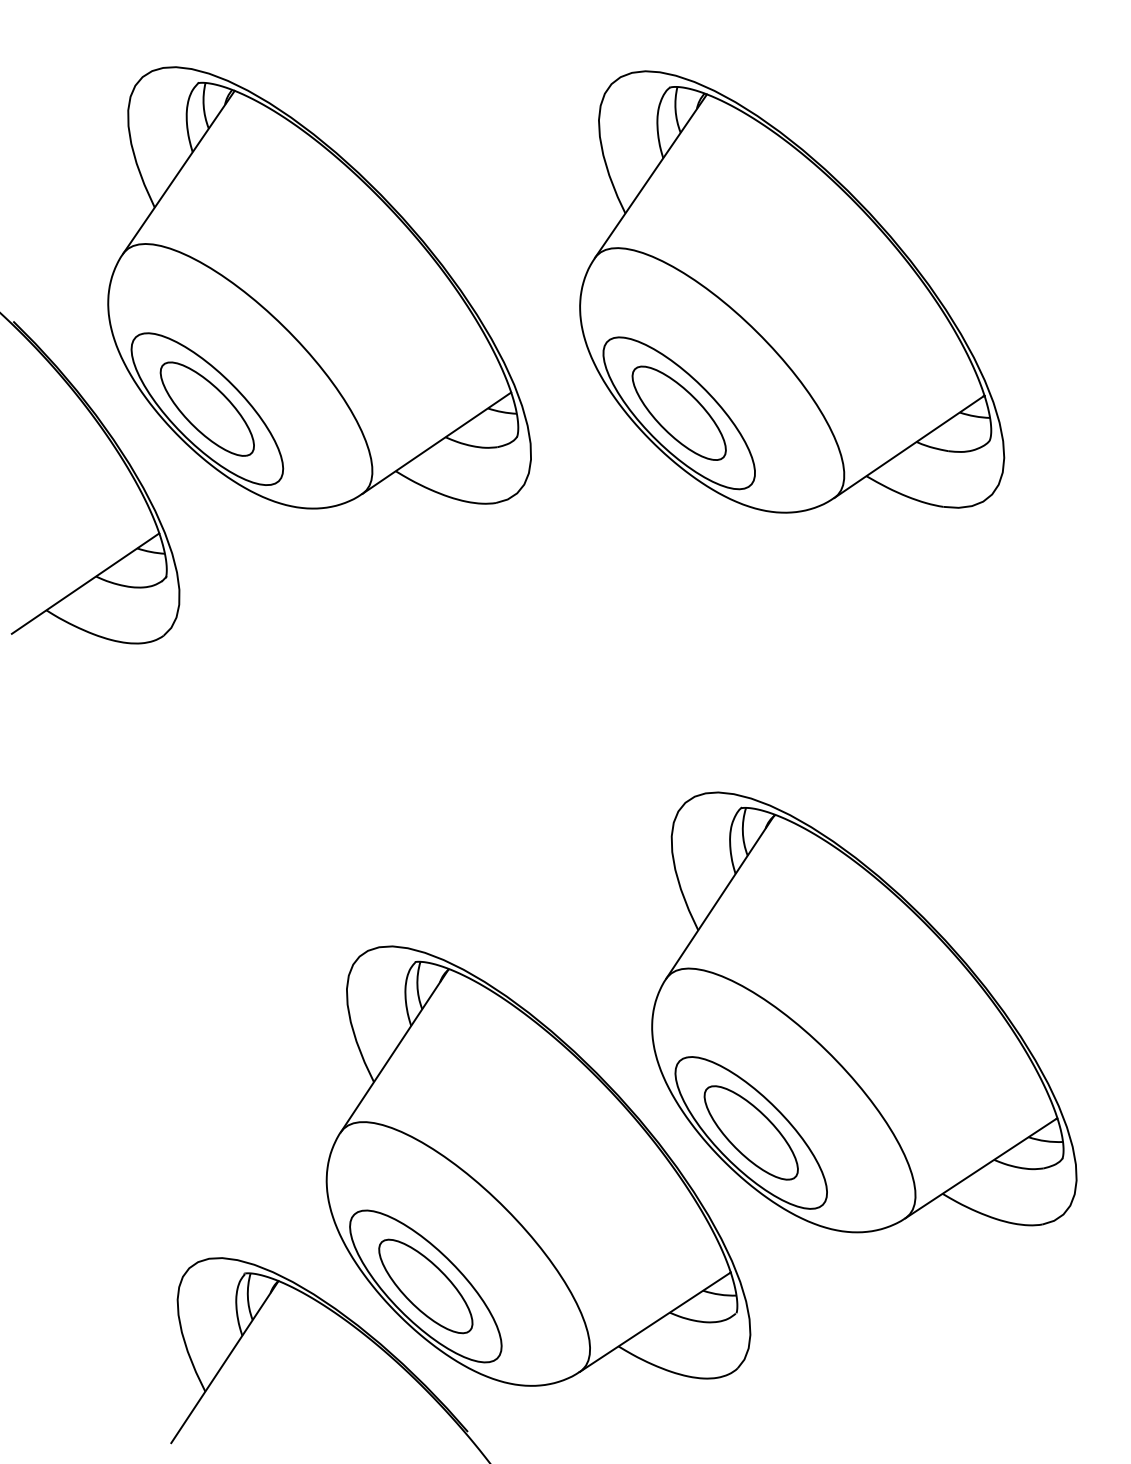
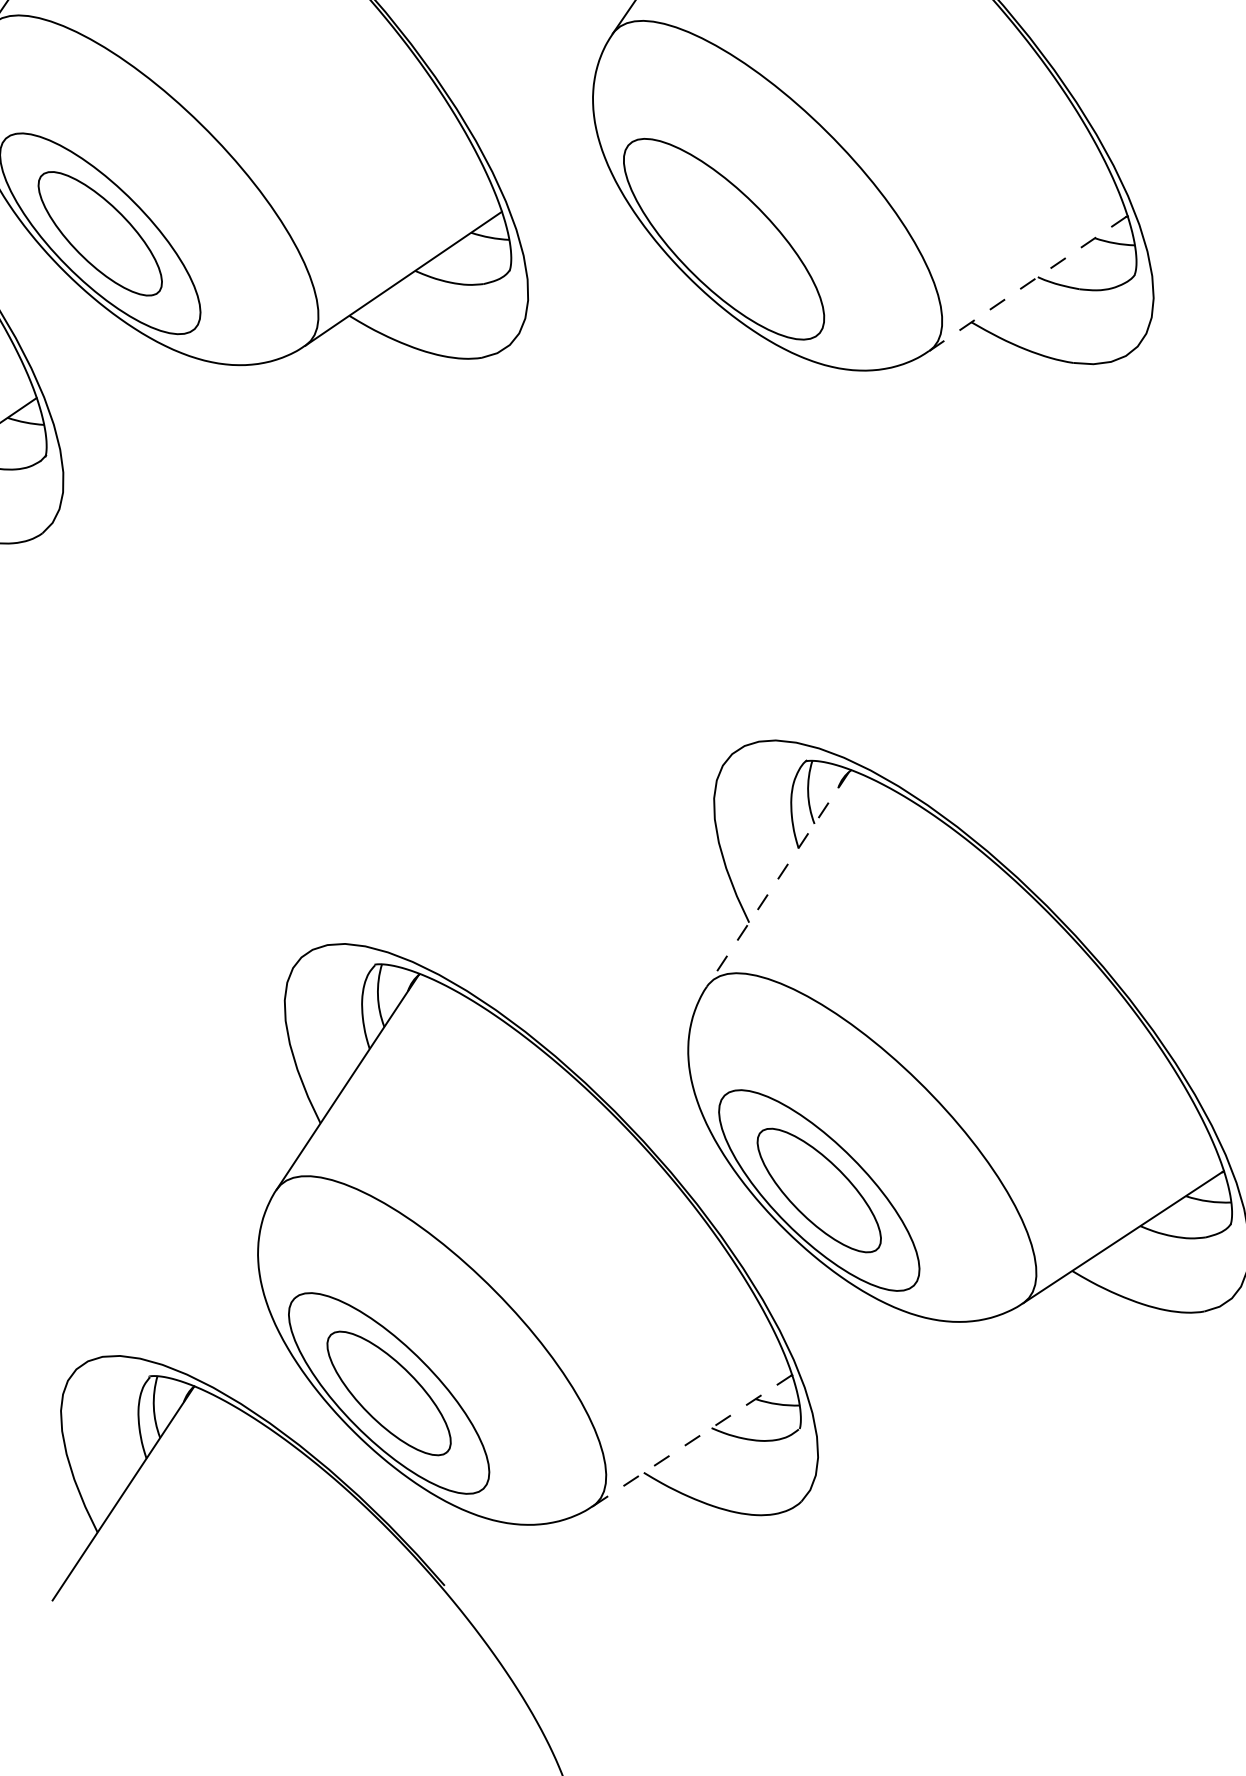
part: (678, 412) -> (723, 238), removed
line: (909, 446) -> (1028, 283), solid -> dashed
line: (719, 897) -> (777, 879), solid -> dashed
line: (655, 1321) -> (692, 1439), solid -> dashed

